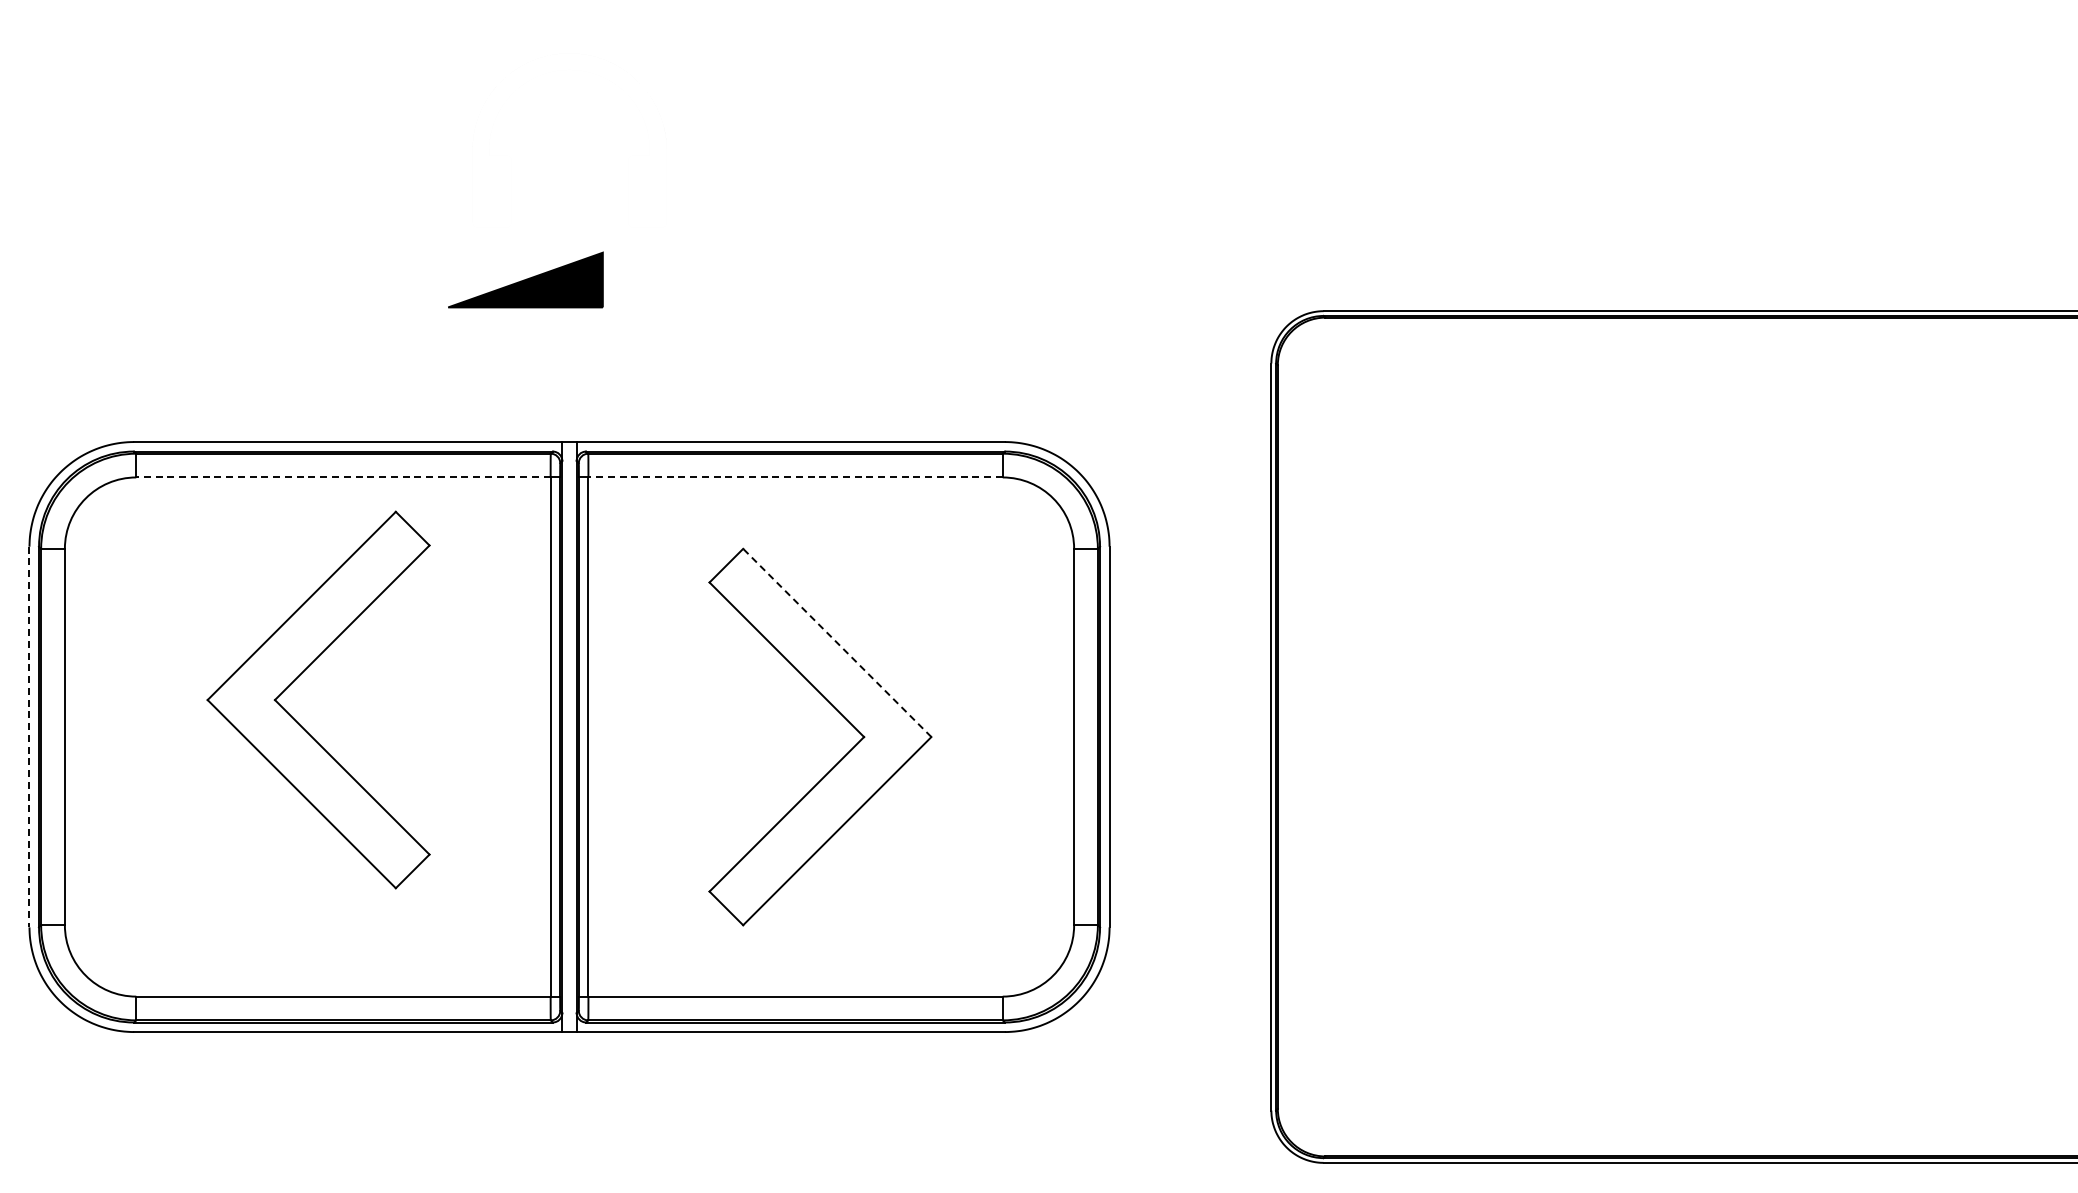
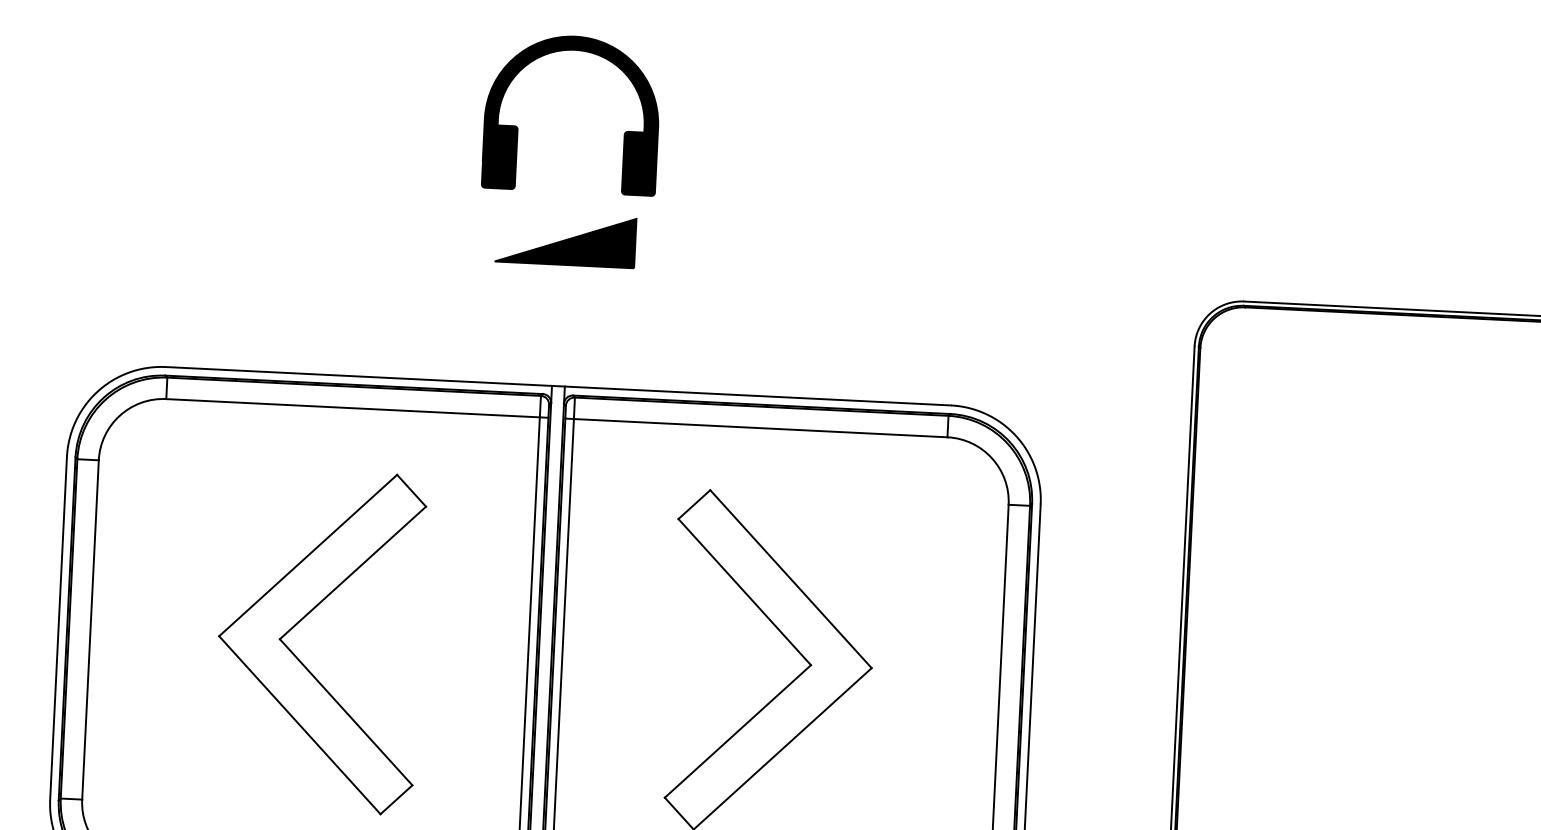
fill: (569, 140) -> (571, 114), added
part: (525, 279) -> (565, 239), moved
line: (342, 477) -> (352, 408), dashed -> solid
line: (795, 477) -> (760, 428), dashed -> solid
line: (836, 642) -> (790, 578), dashed -> solid
part: (297, 678) -> (301, 620), moved
line: (29, 737) -> (58, 628), dashed -> solid

